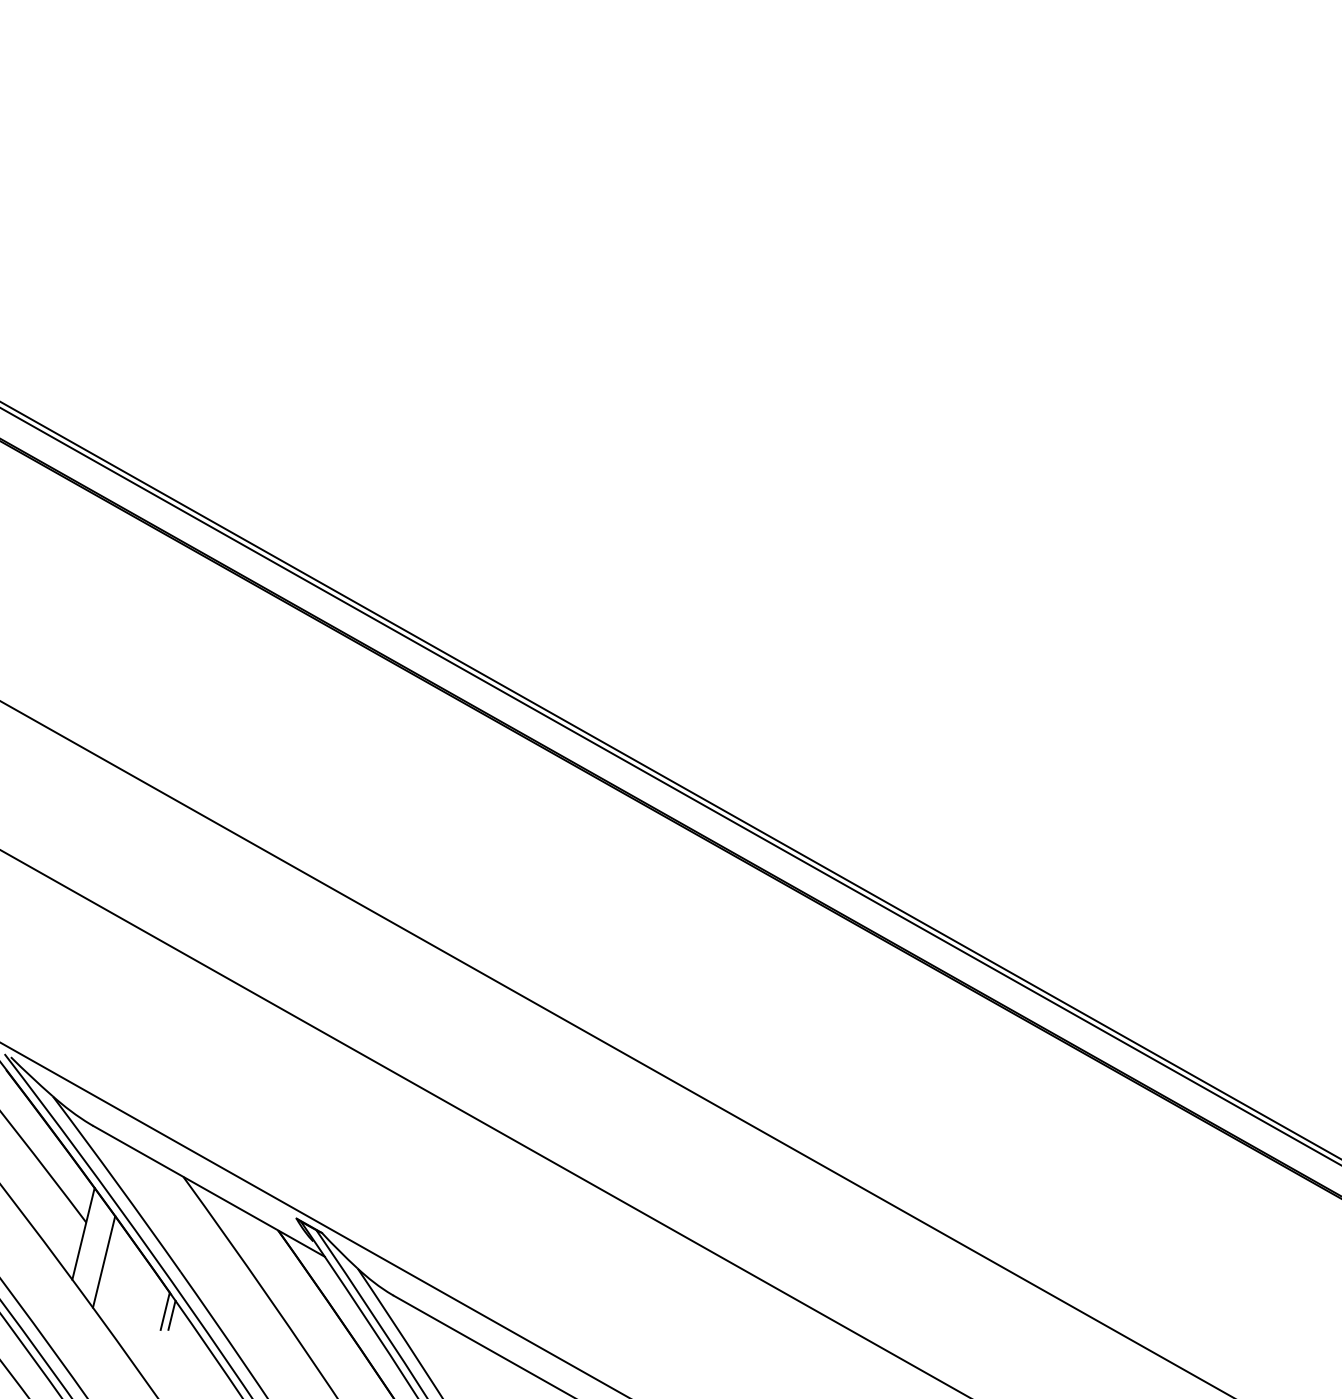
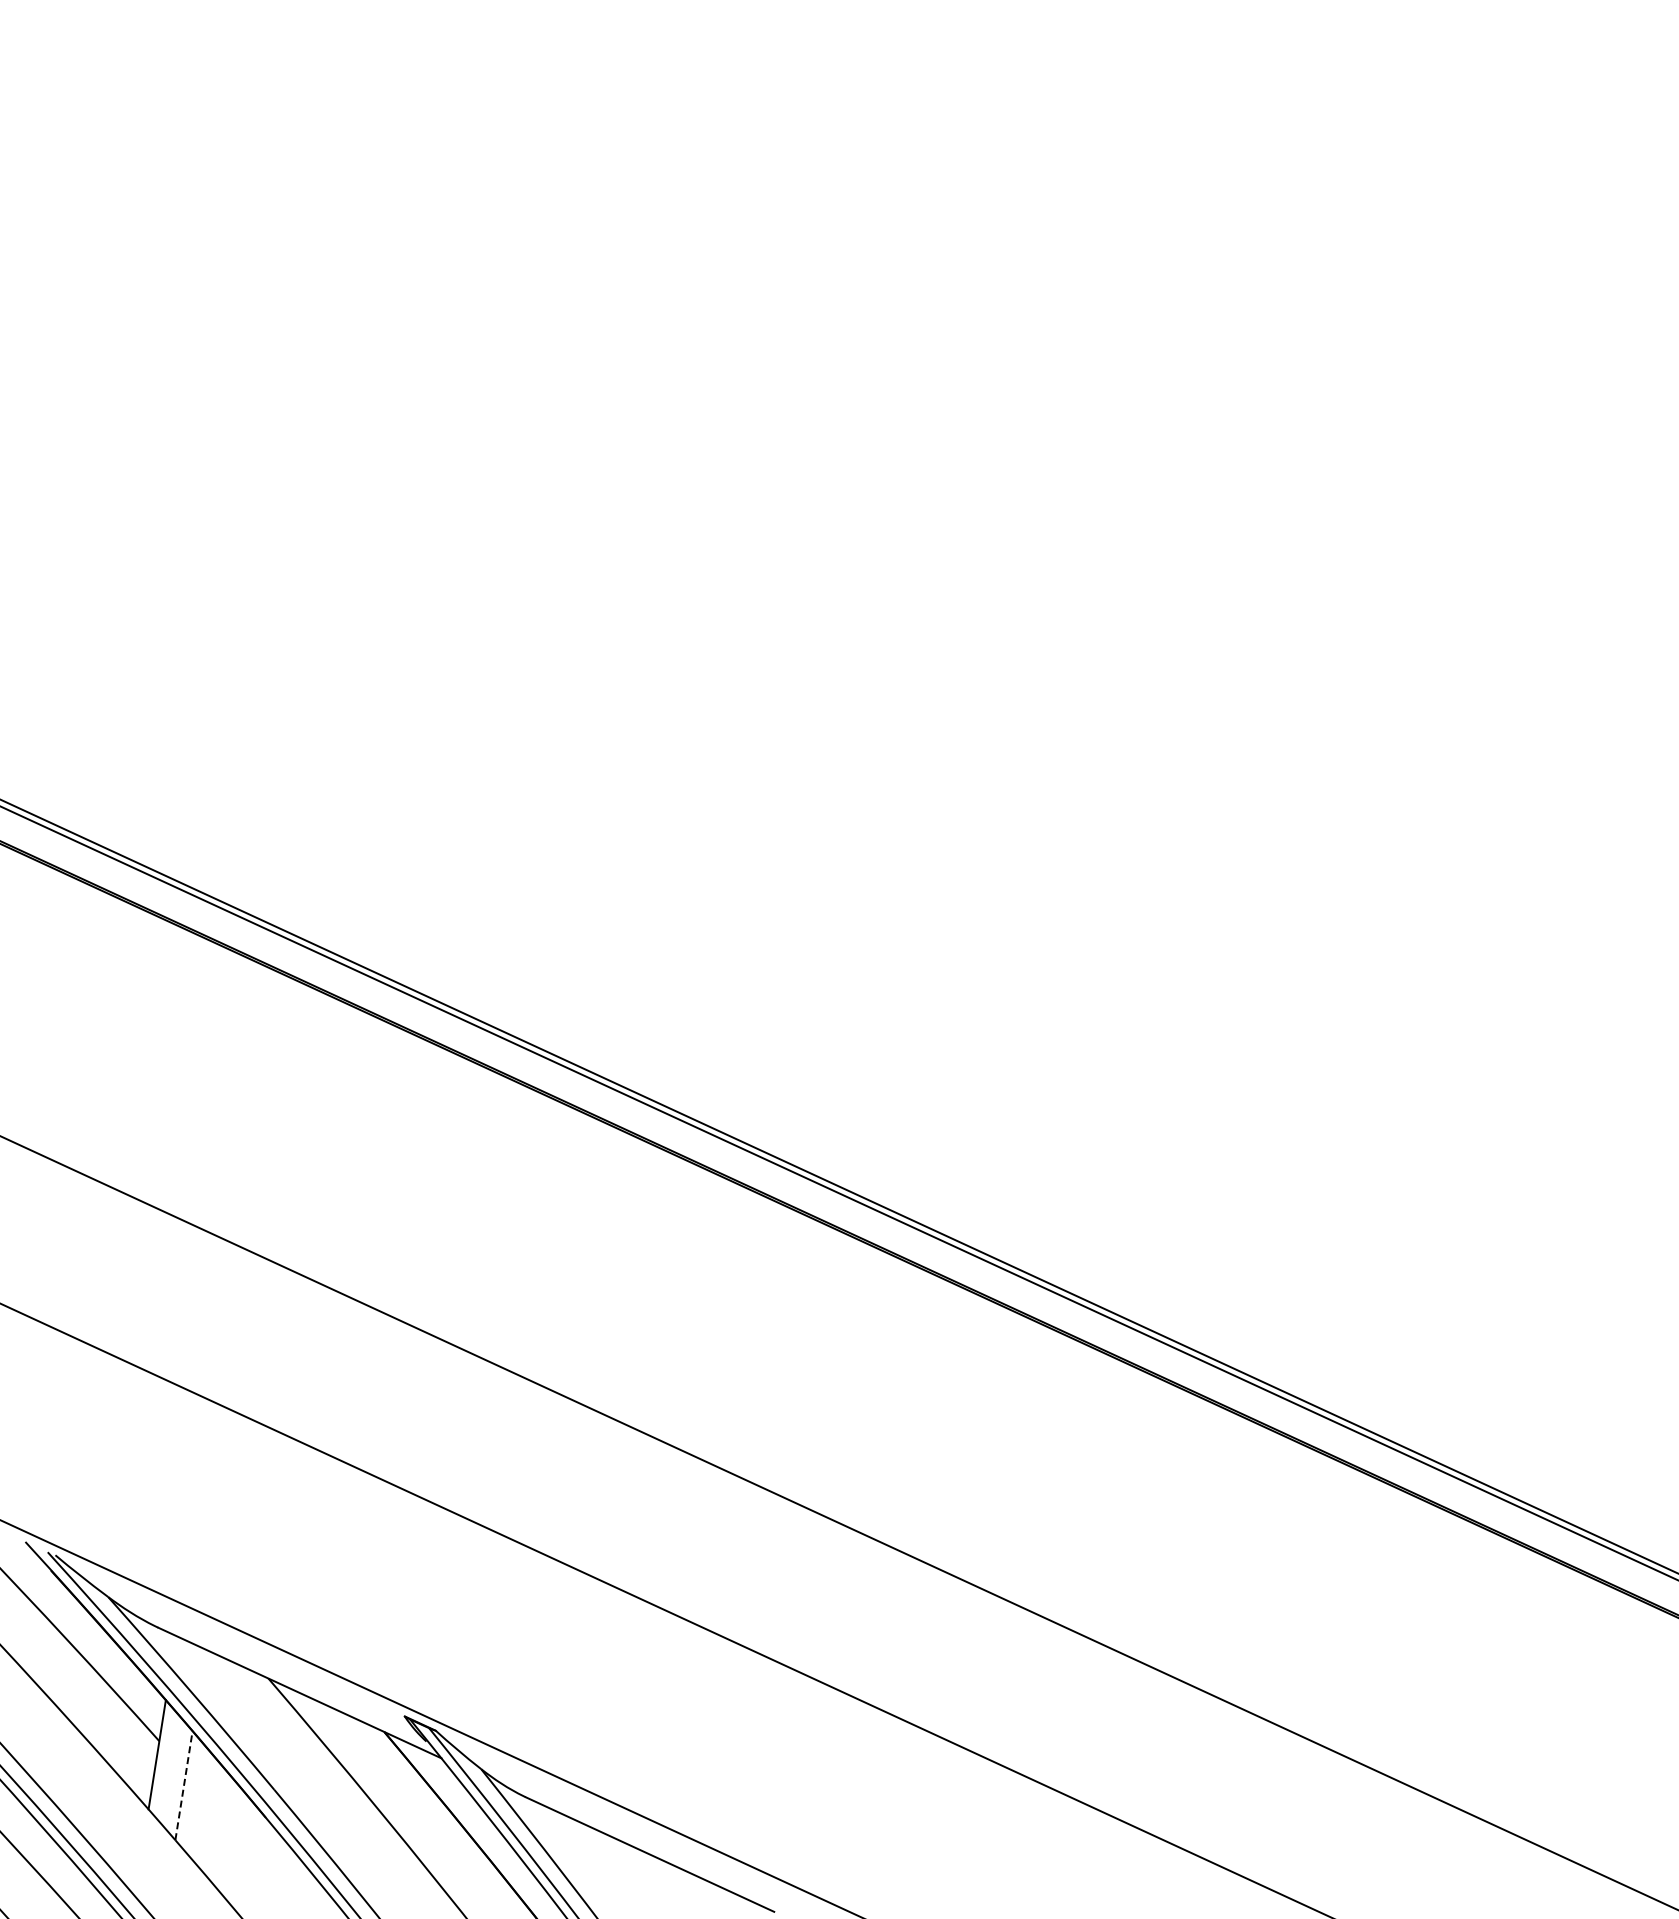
line: (104, 1261) -> (184, 1785), solid -> dashed
line: (164, 1311) -> (259, 1837), removed
line: (172, 1315) -> (268, 1841), removed

